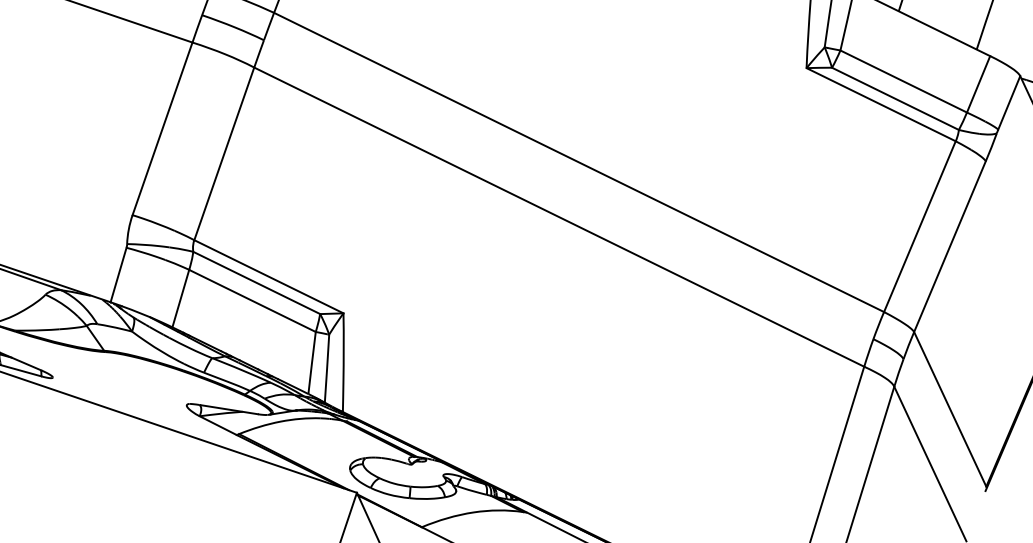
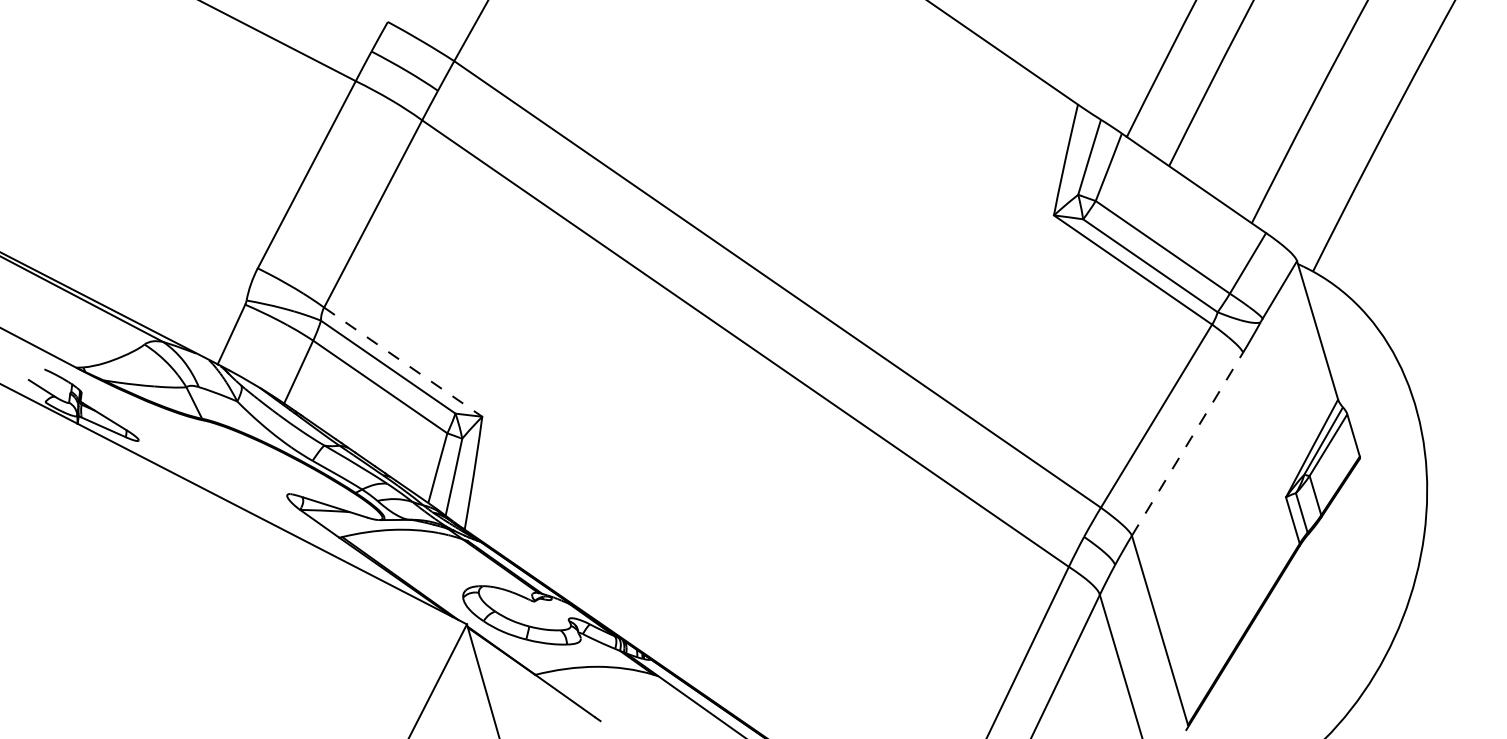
line: (949, 246) -> (1187, 443), solid -> dashed
line: (269, 277) -> (403, 362), solid -> dashed

